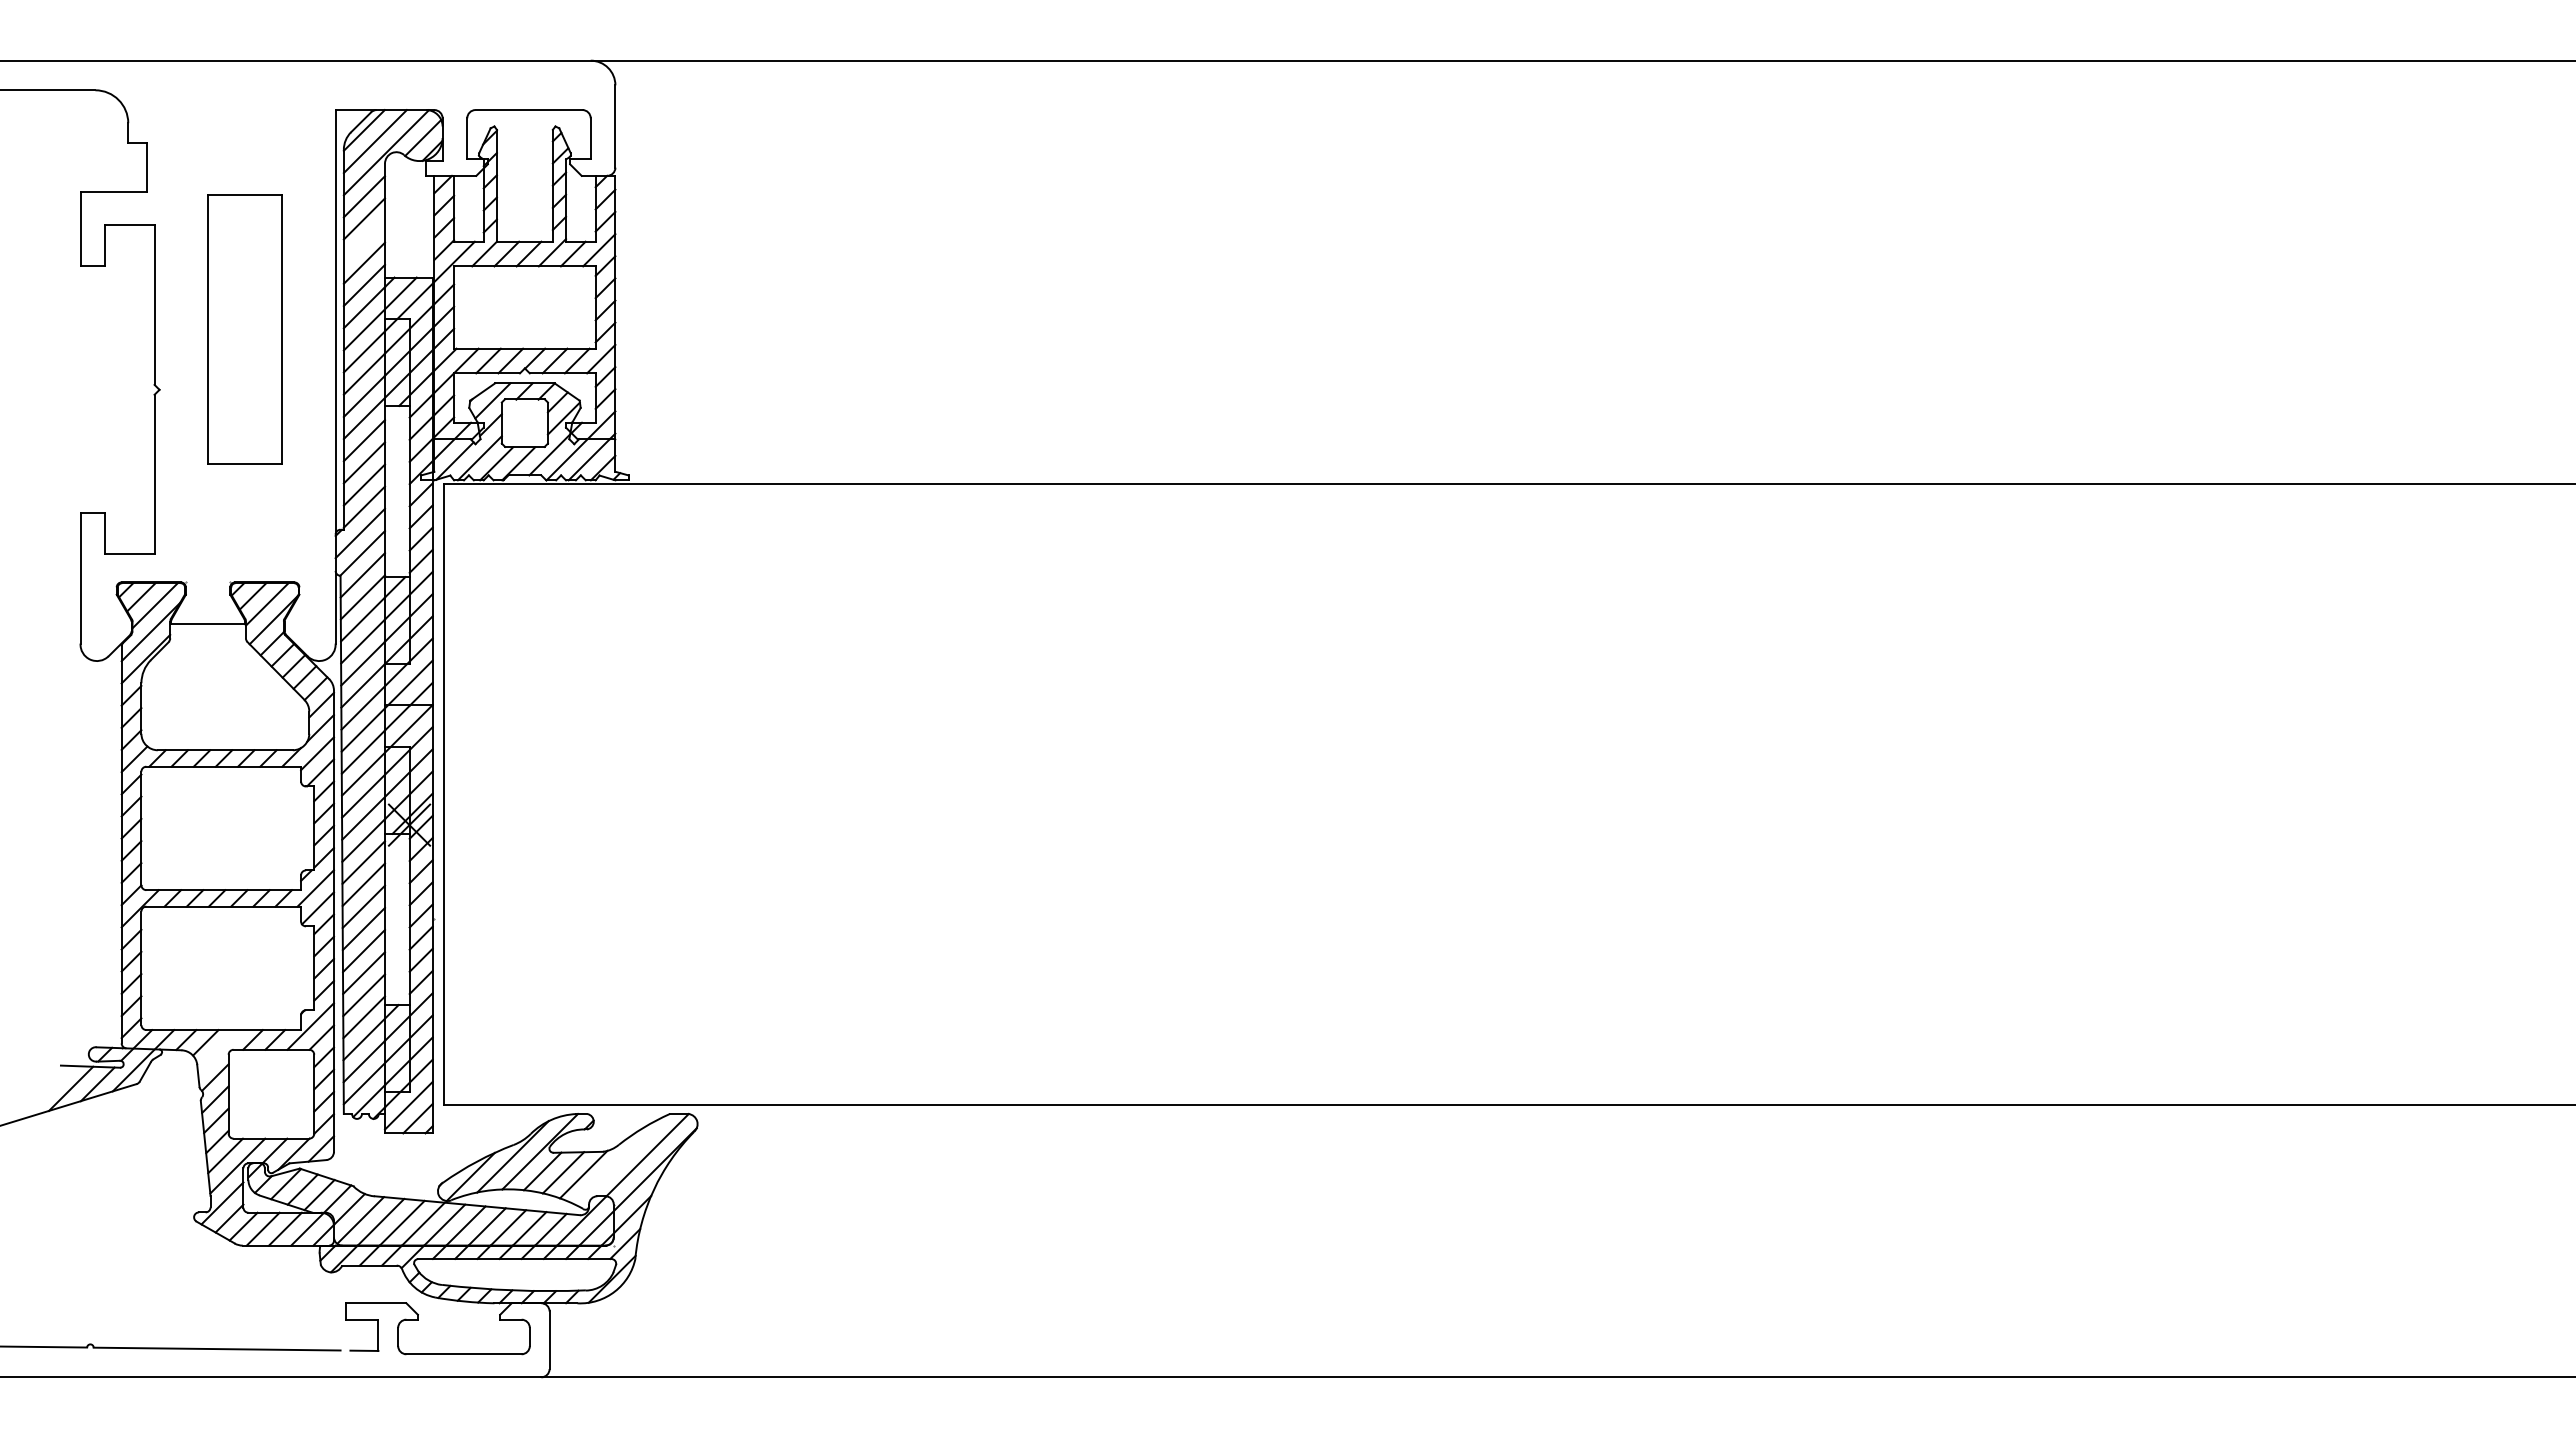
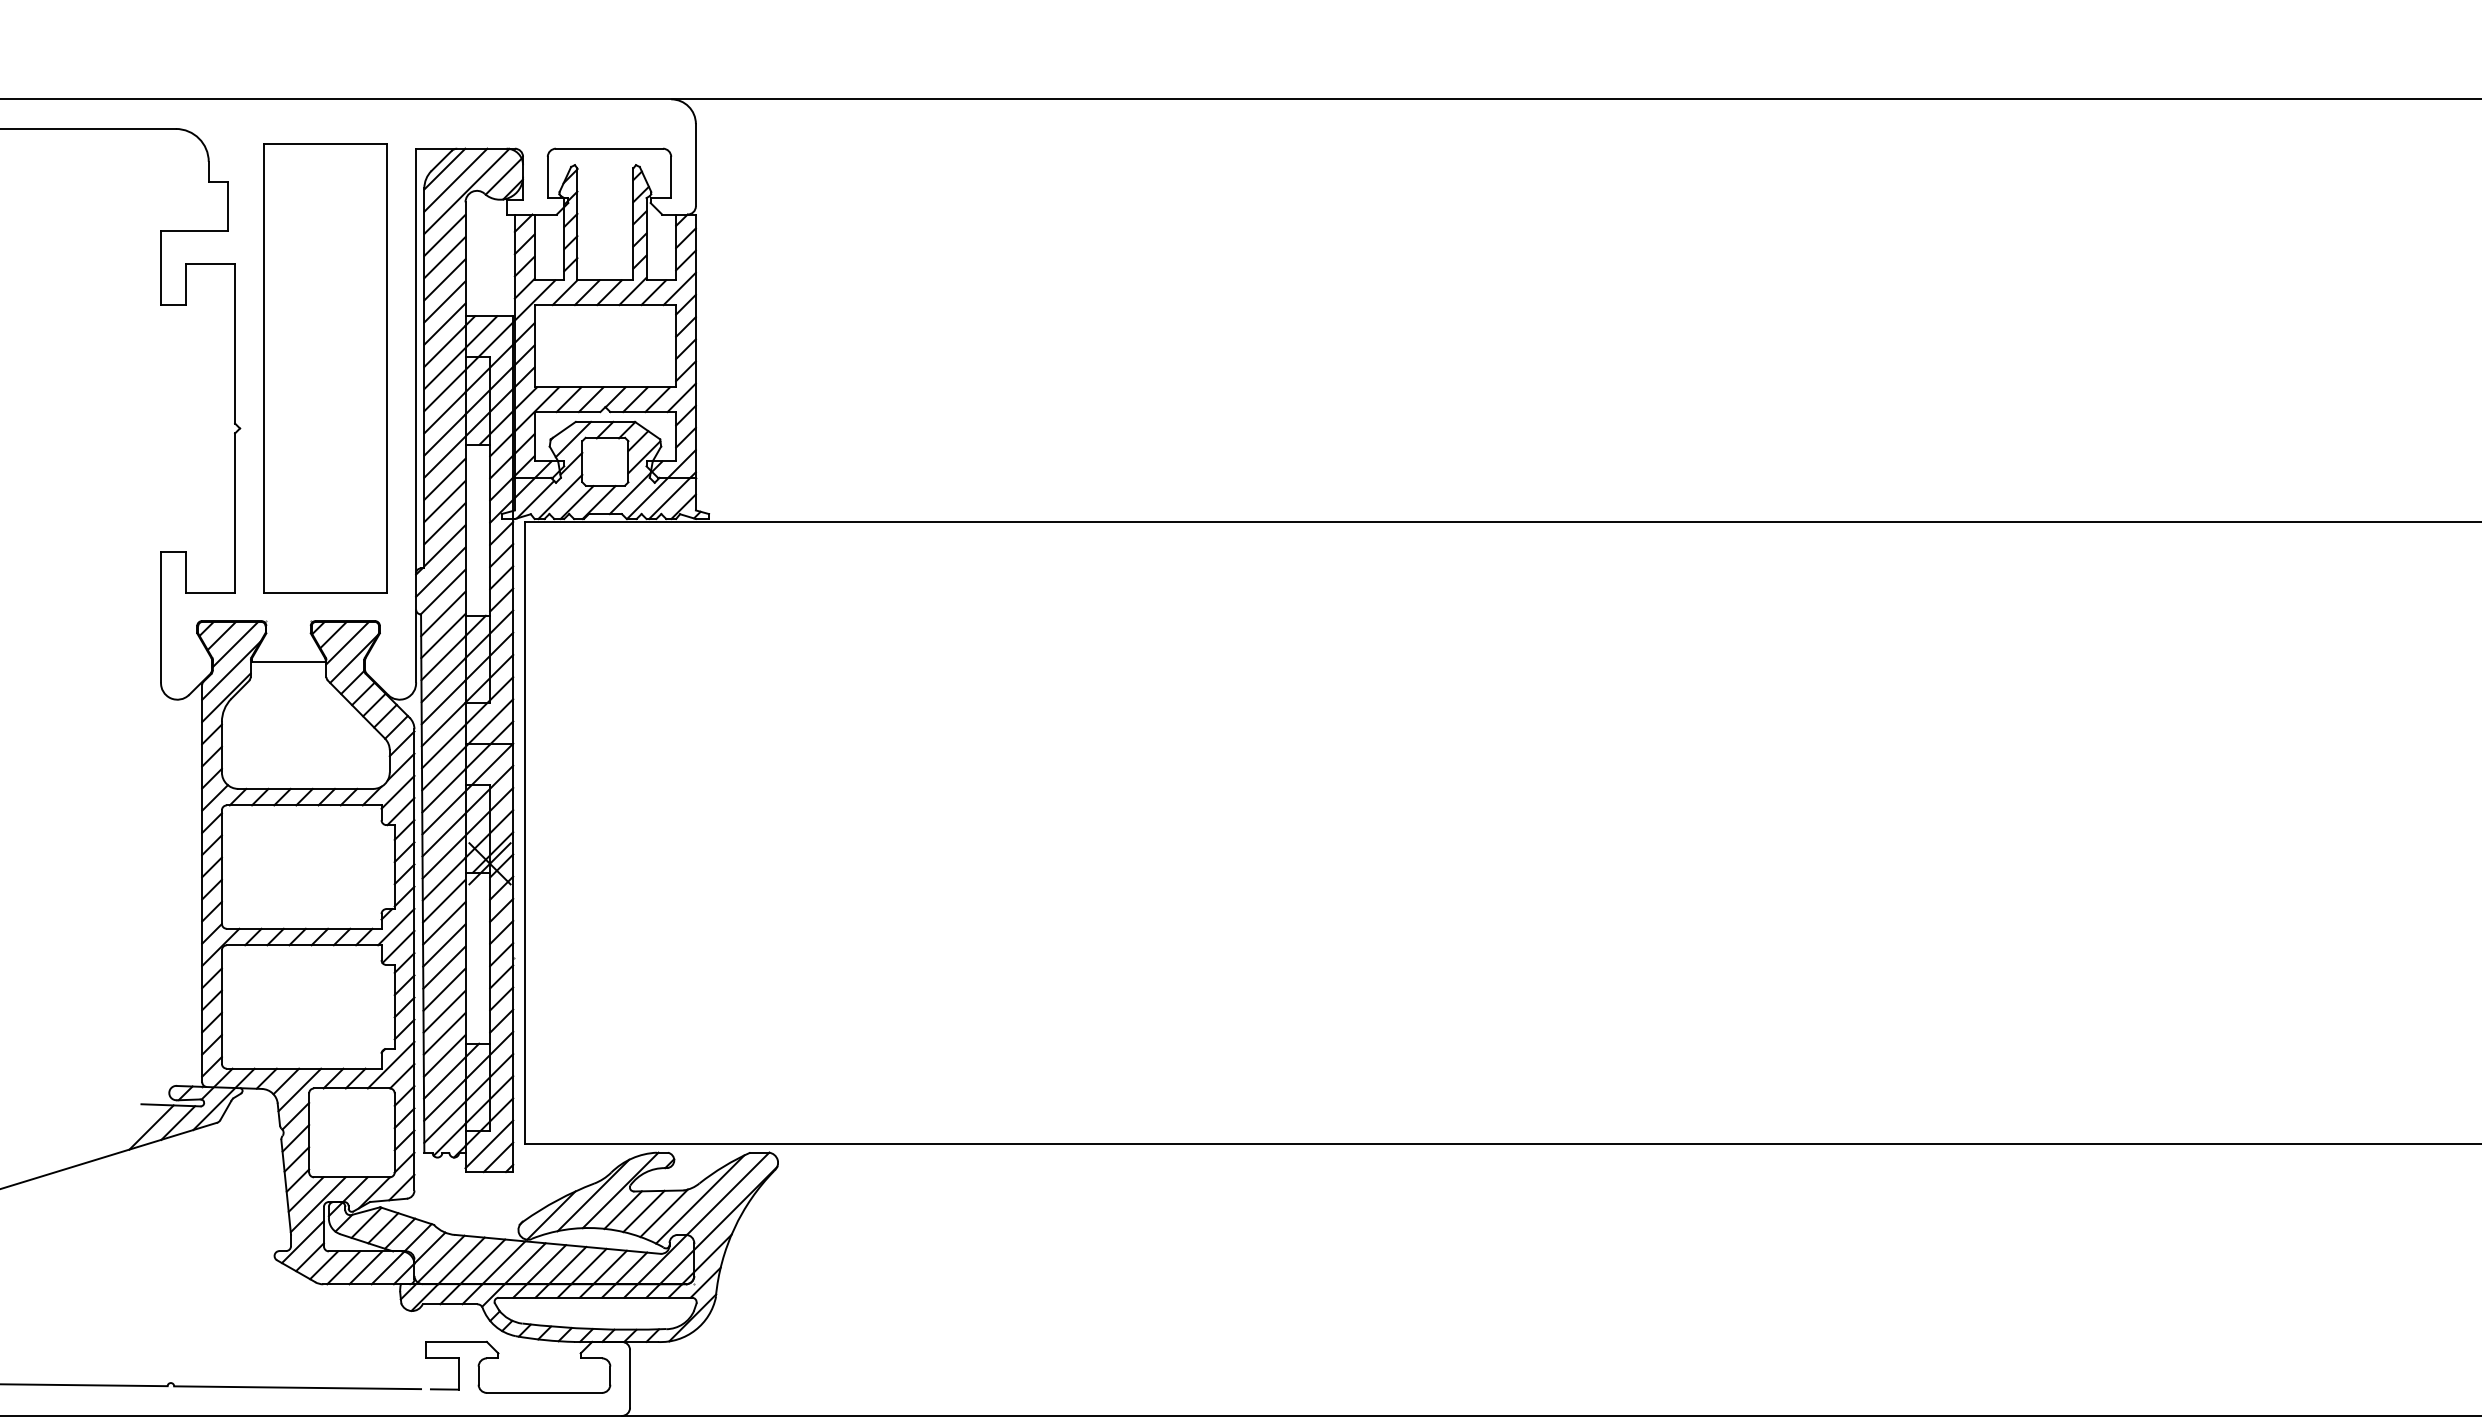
line: (364, 240) -> (444, 279), added
part: (244, 329) -> (324, 368), size x1.67
line: (219, 1051) -> (299, 1090), added
line: (619, 1160) -> (699, 1199), added

